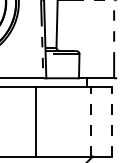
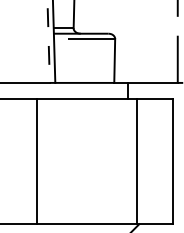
line: (91, 121) -> (136, 160), dashed -> solid
line: (111, 121) -> (172, 160), dashed -> solid

